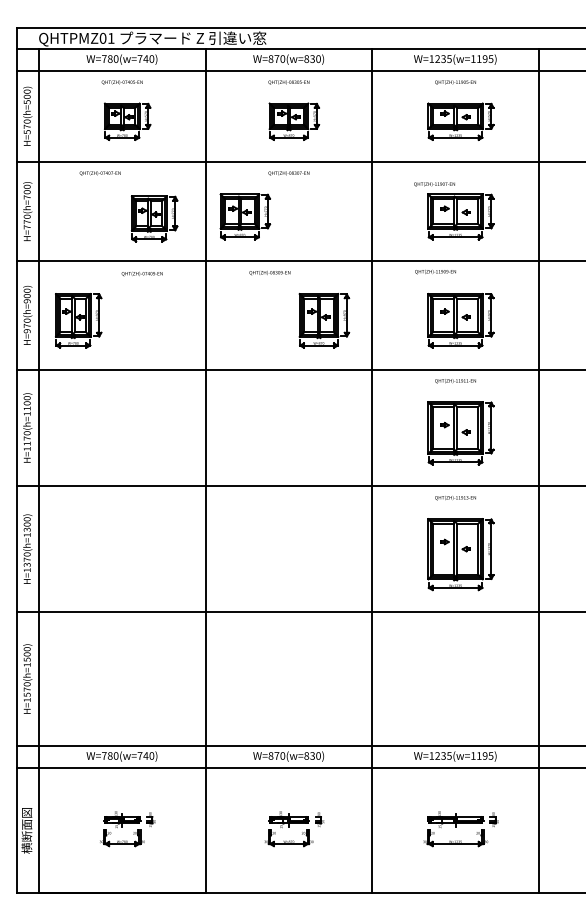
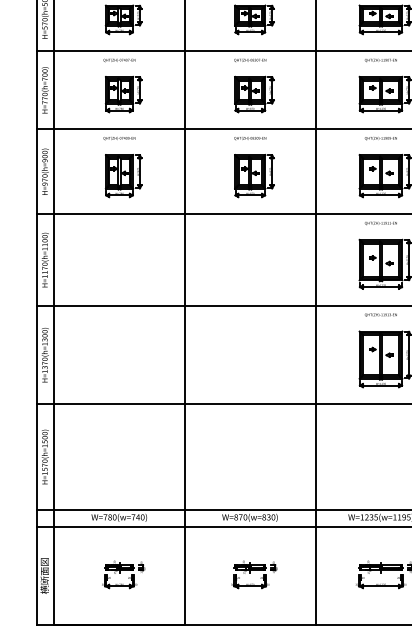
text: (99, 173) -> (118, 60), moved
text: (434, 184) -> (380, 60), moved
part: (245, 216) -> (254, 94), moved
part: (154, 218) -> (123, 94), moved
text: (435, 271) -> (380, 138), moved
text: (141, 273) -> (118, 138), moved
text: (269, 273) -> (249, 138), moved
part: (78, 320) -> (123, 175), moved
part: (324, 320) -> (254, 175), moved

